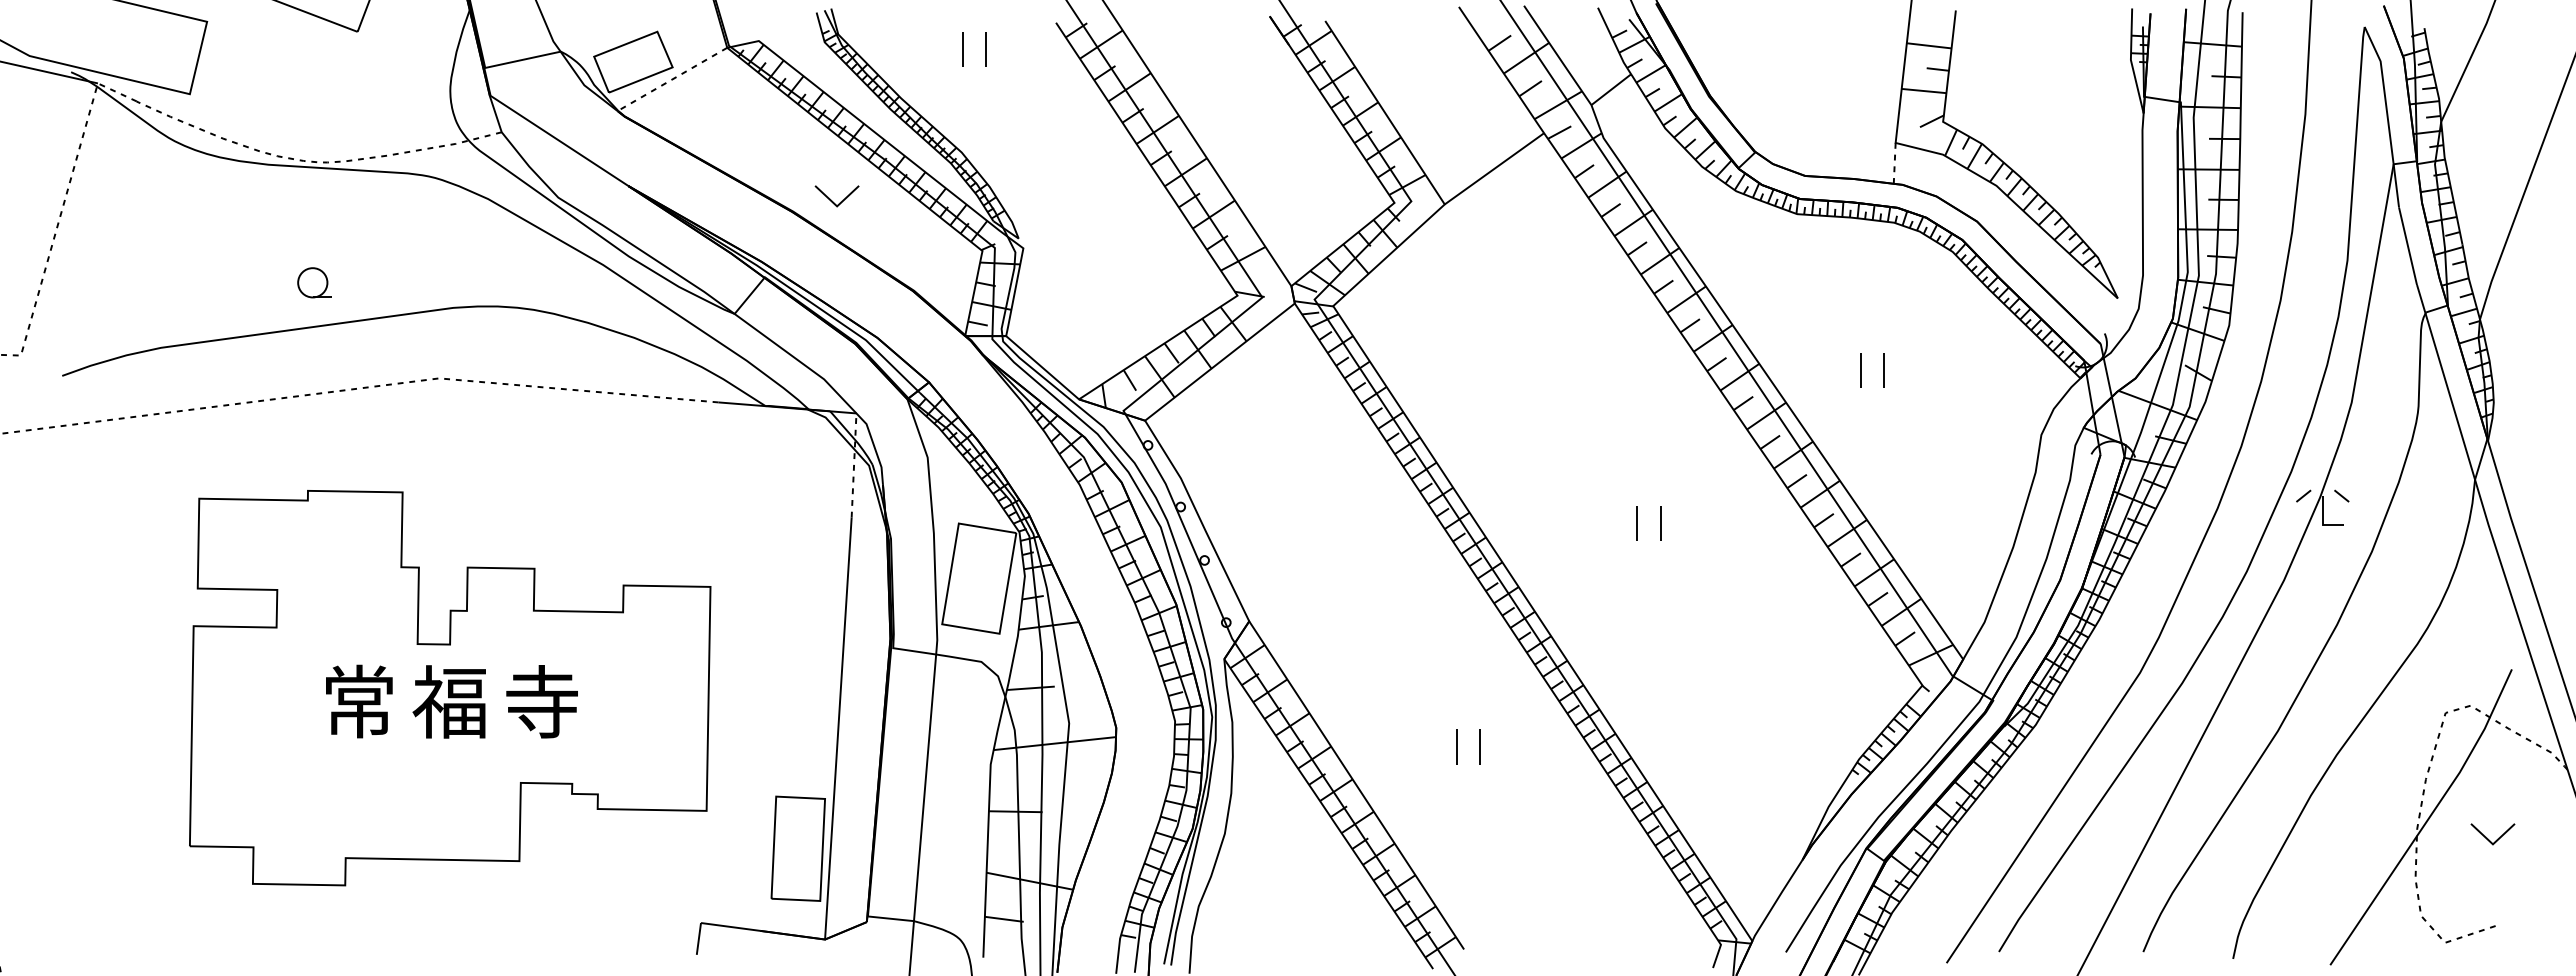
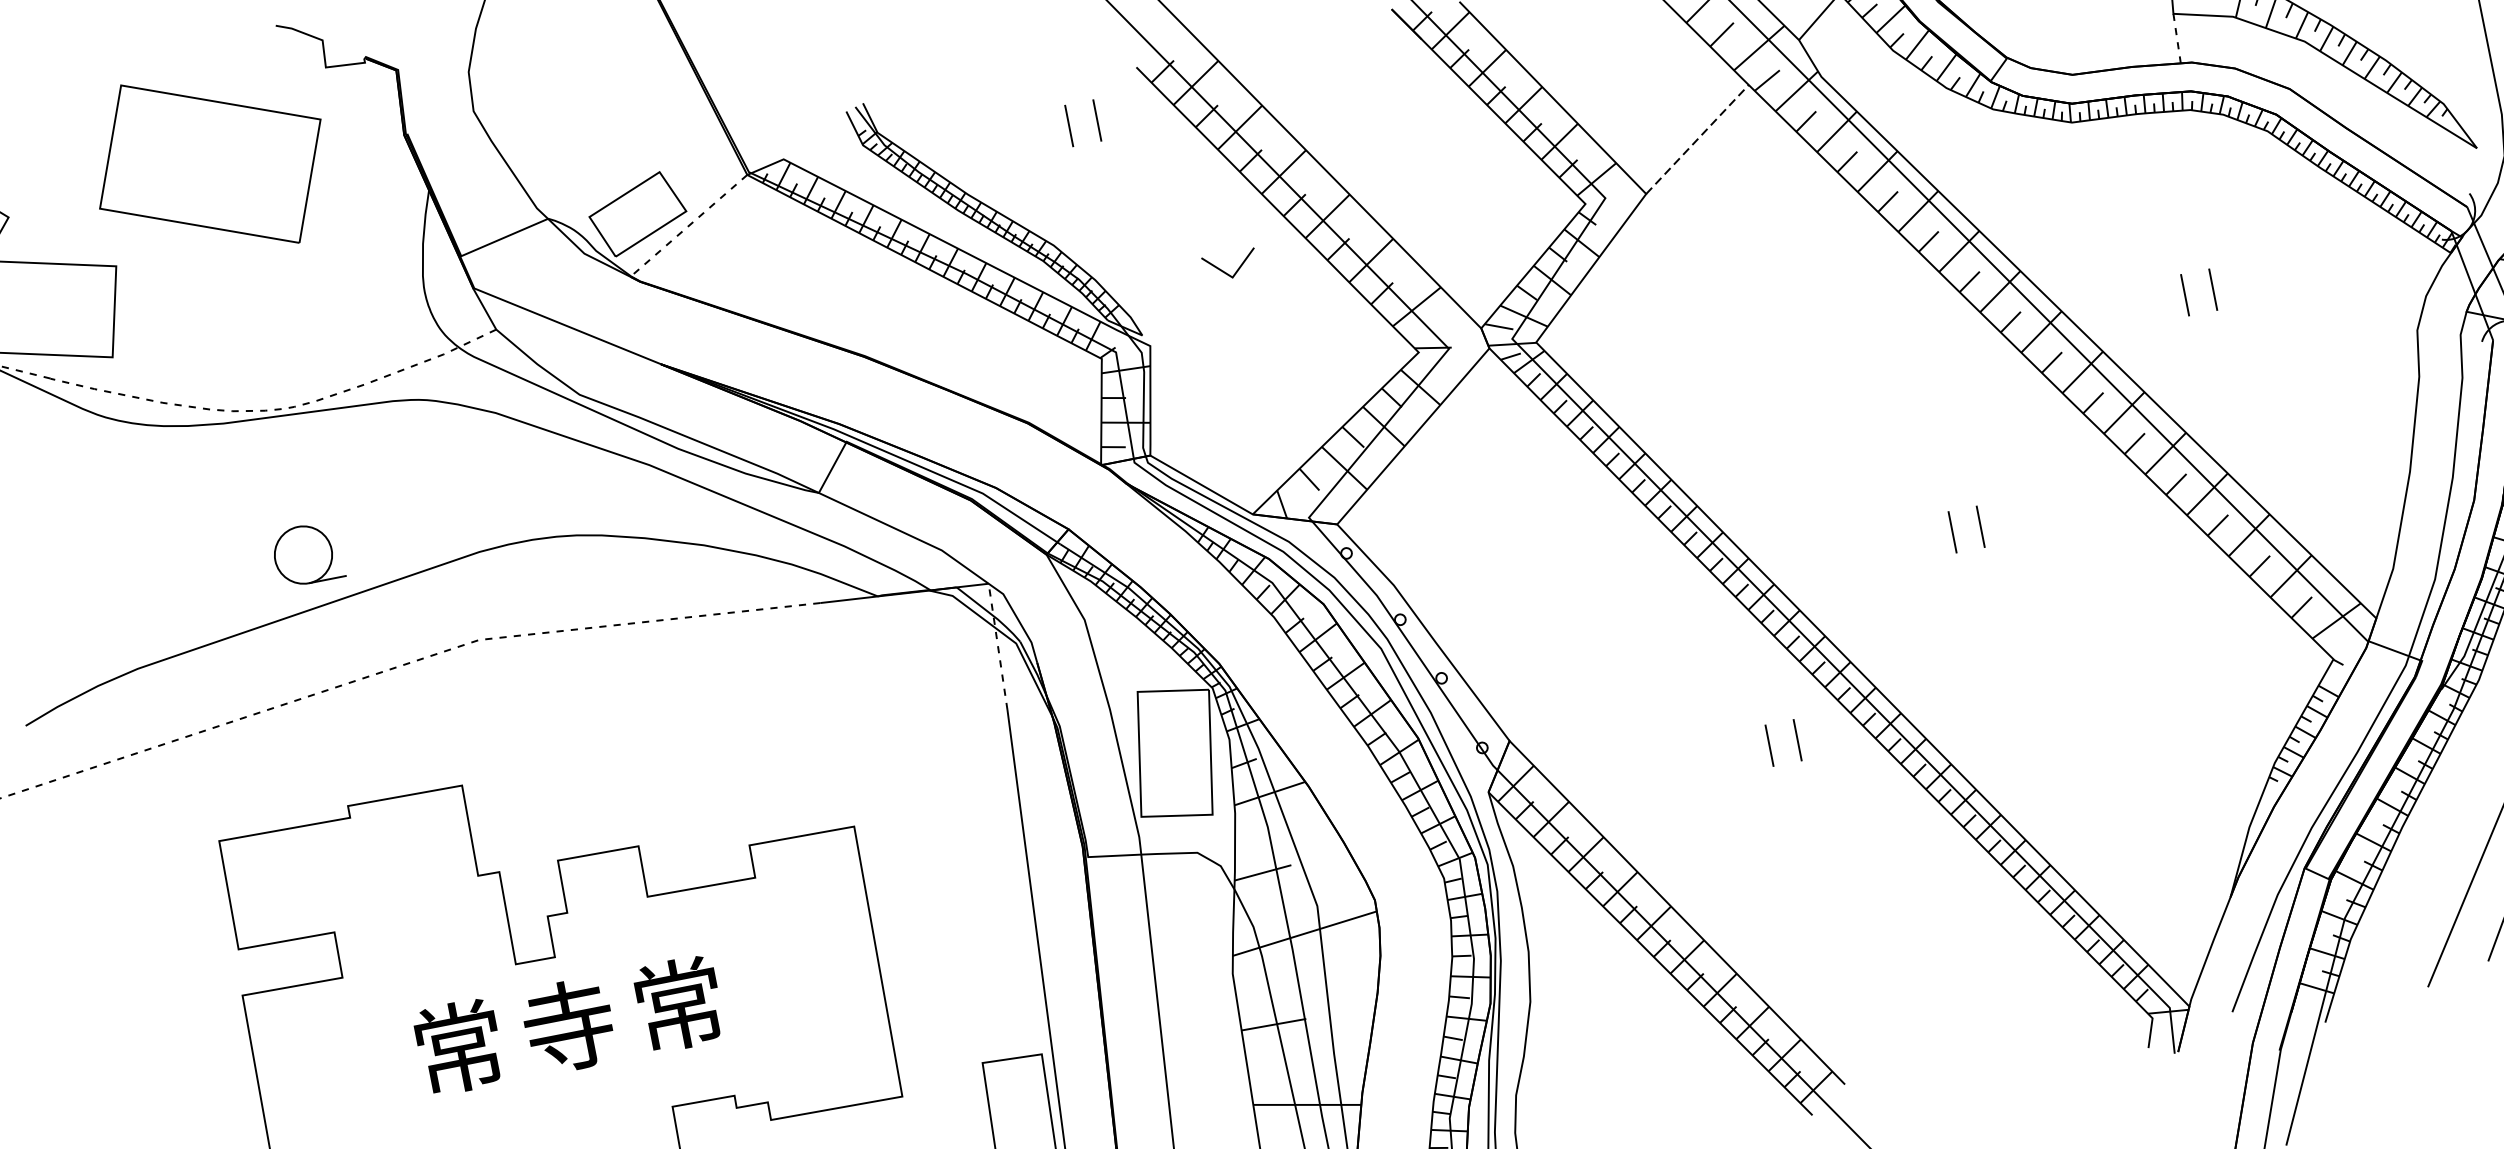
part: (963, 49) -> (1069, 126), moved
line: (1494, 168) -> (1697, 139), solid -> dashed
part: (836, 196) -> (1229, 265), moved
part: (314, 282) -> (306, 554), size x1.6
text: (449, 701) -> (567, 1025), 福 -> 寺
text: (541, 701) -> (678, 1004), 寺 -> 常
part: (1457, 746) -> (1770, 744), moved

